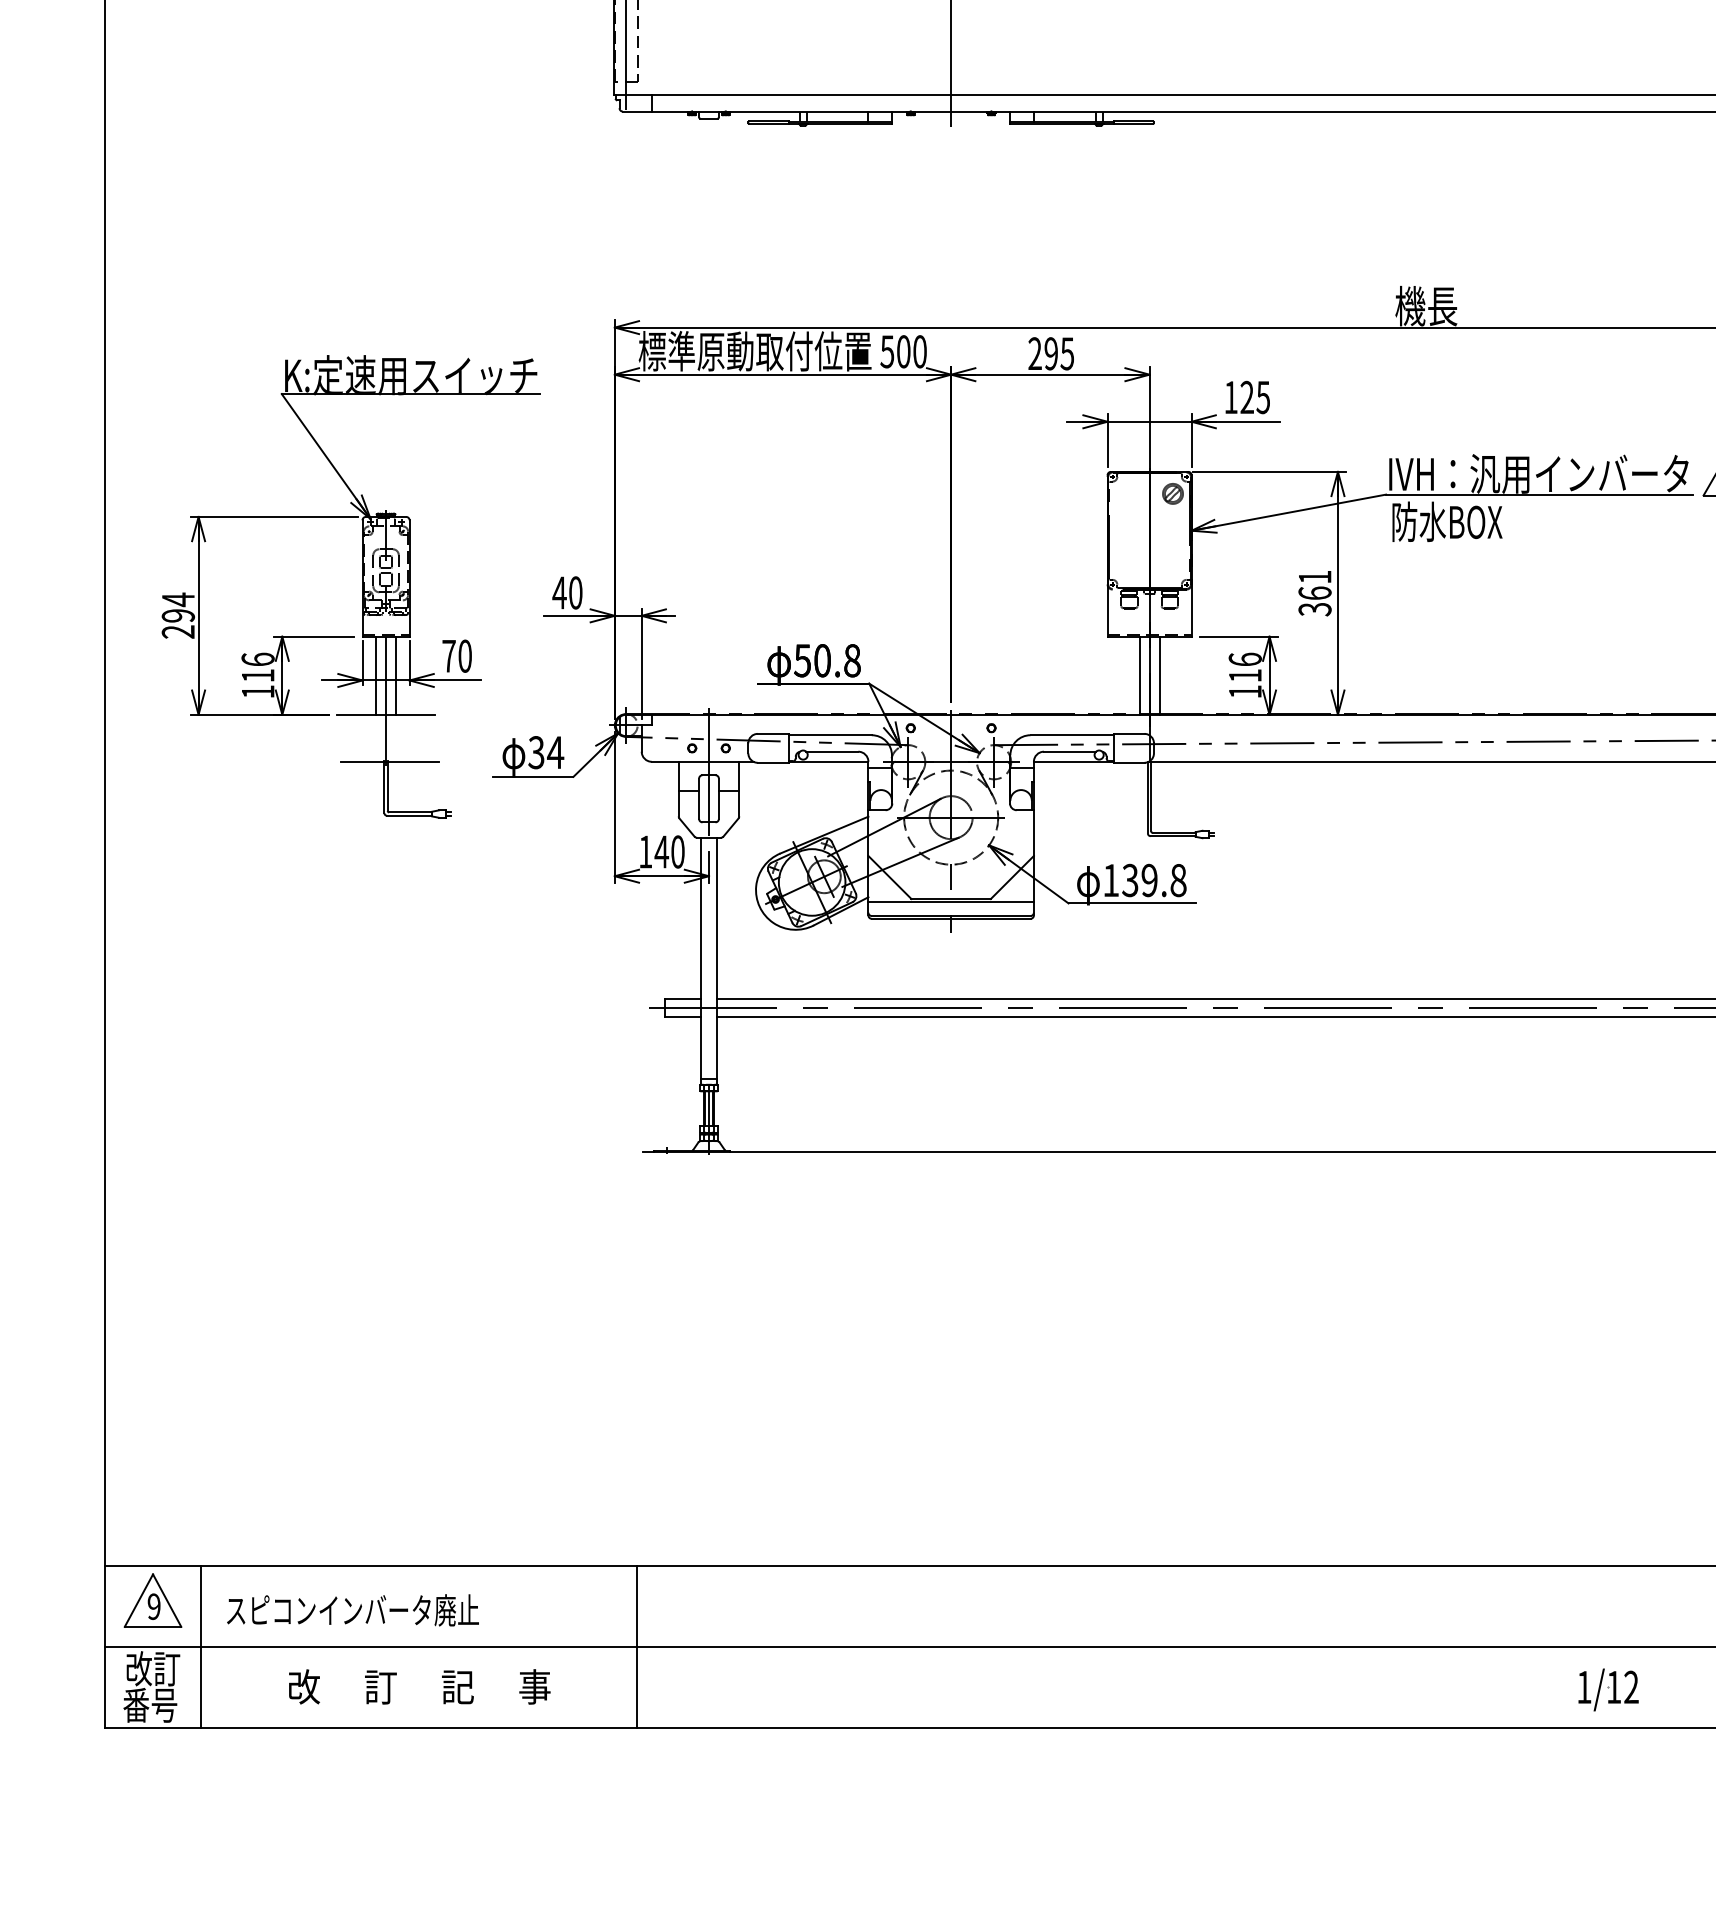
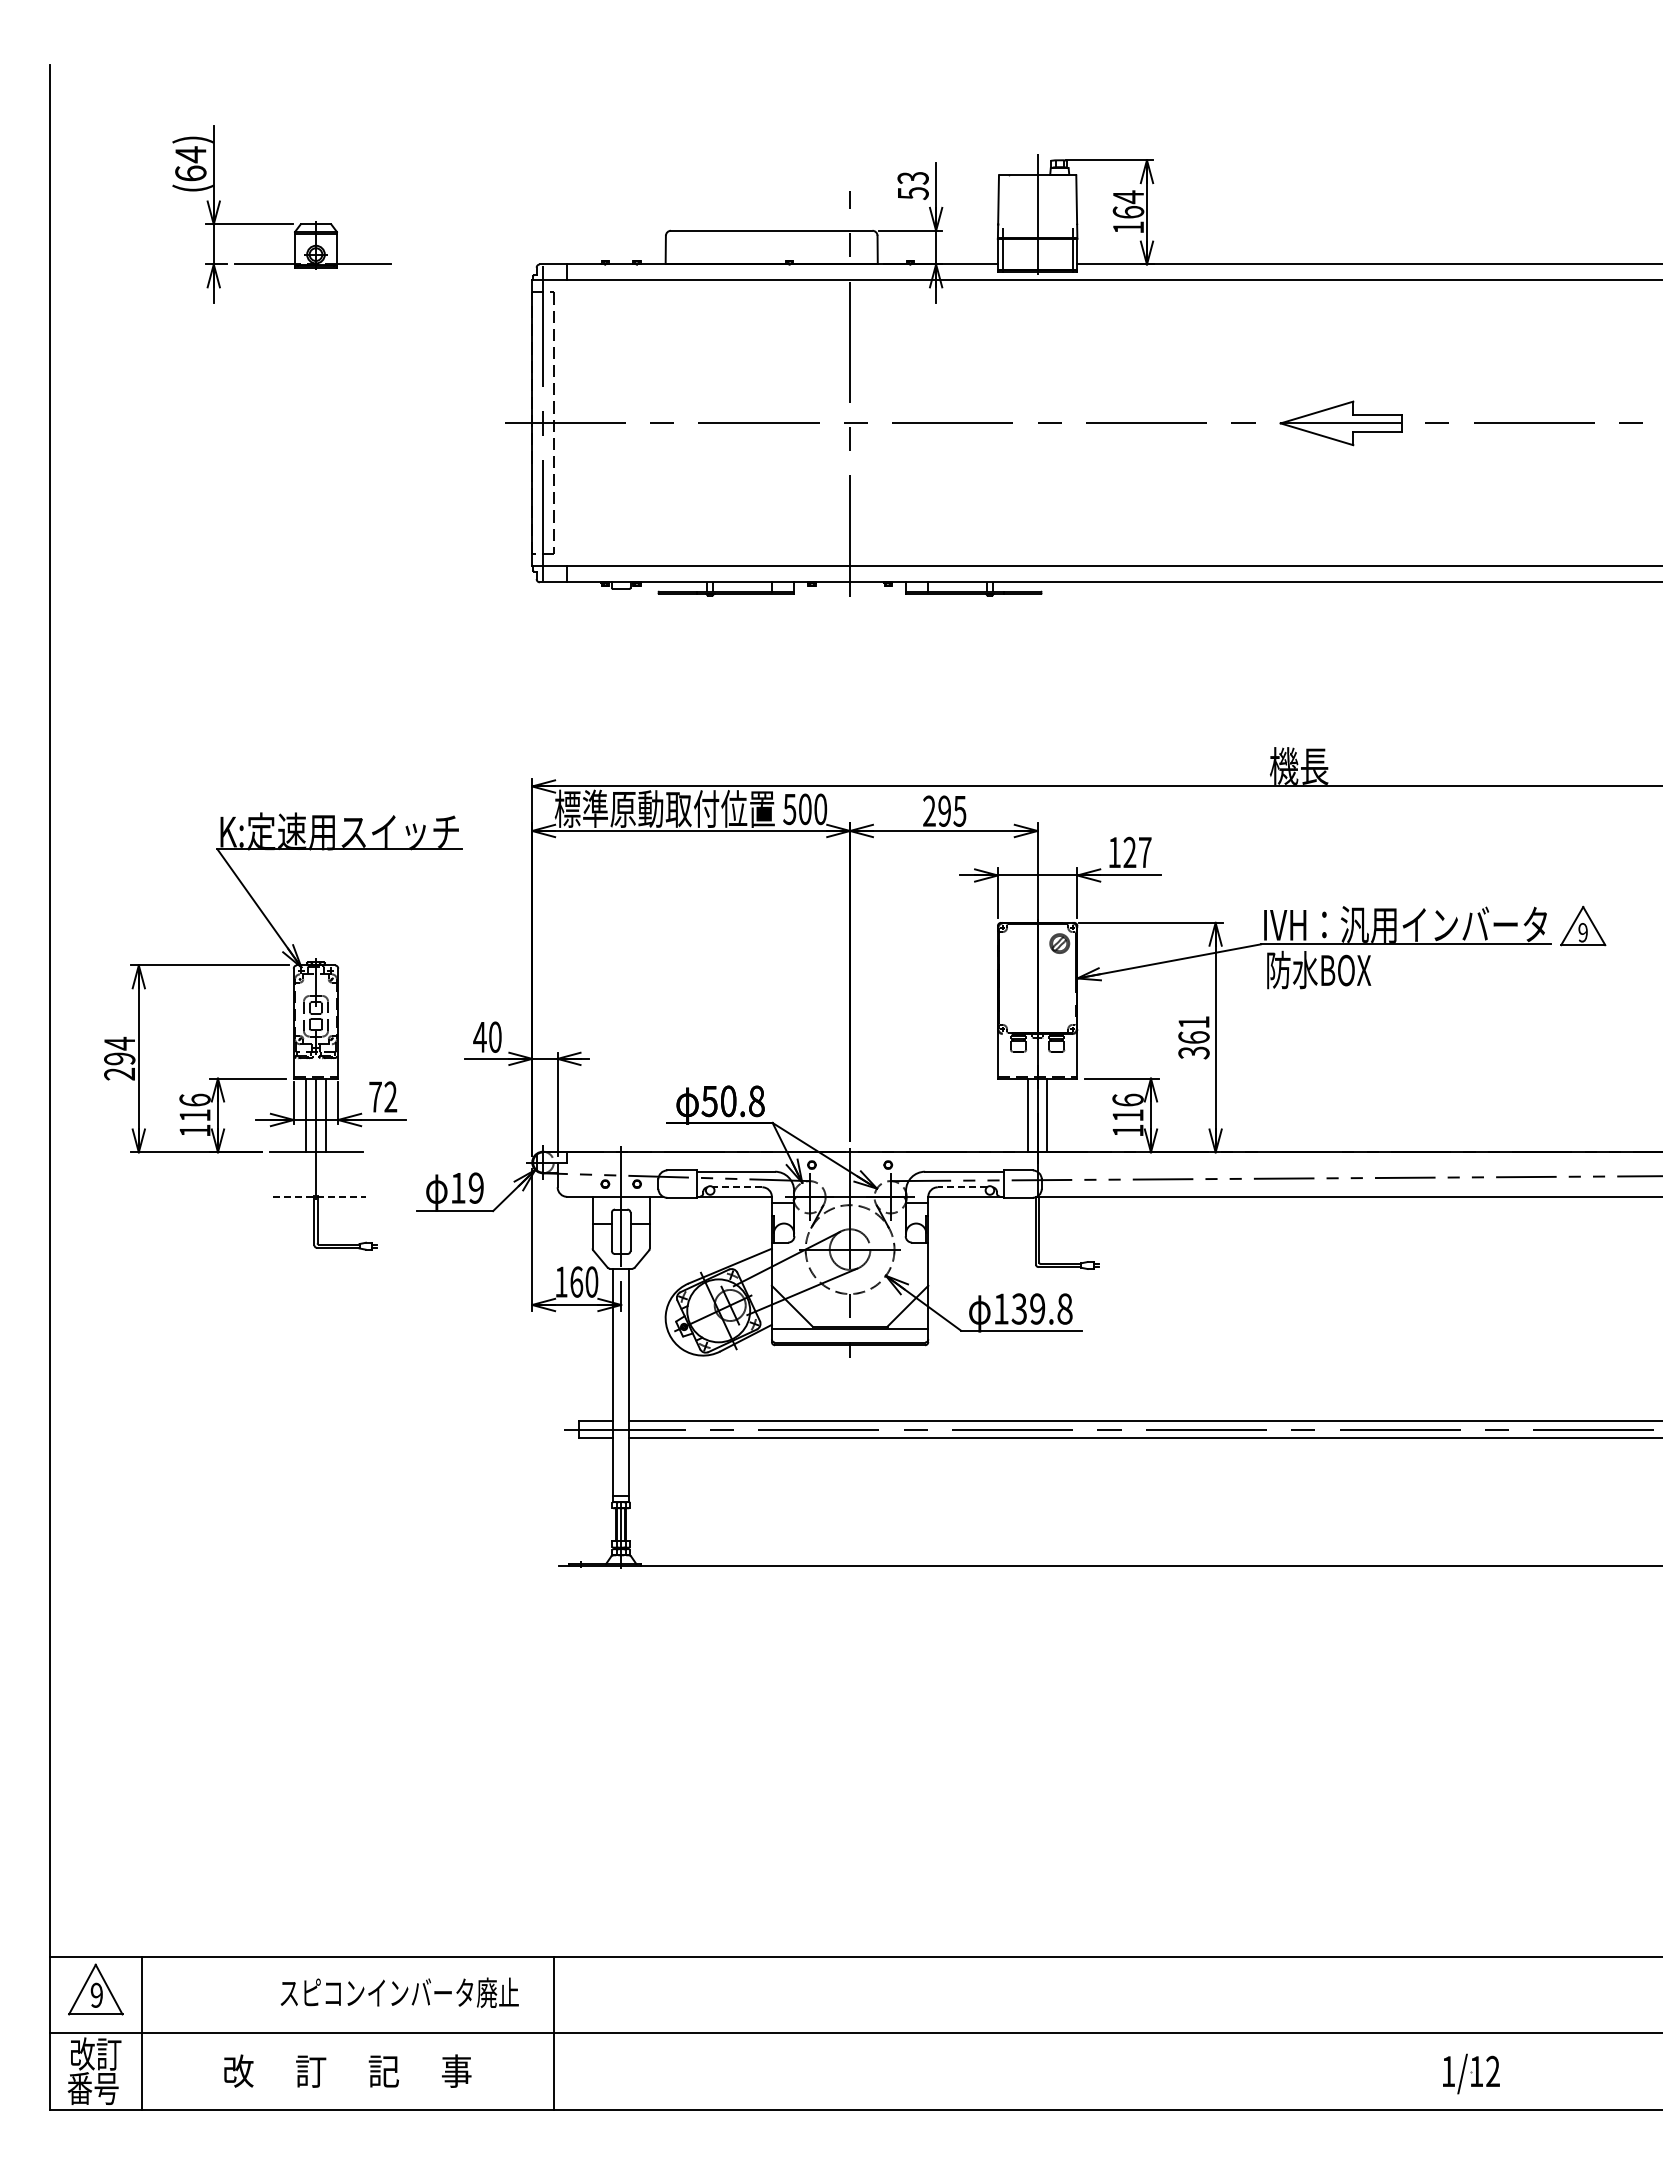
text: (1262, 397) -> (1144, 852), 125 -> 127
text: (464, 655) -> (390, 1096), 70 -> 72
text: (546, 751) -> (467, 1187), 34 -> 19
line: (832, 751) -> (737, 1187), solid -> dashed
line: (1070, 751) -> (962, 1187), solid -> dashed
line: (390, 761) -> (320, 1196), solid -> dashed
text: (661, 851) -> (576, 1281), 140 -> 160
text: (352, 1610) -> (399, 1992), moved

